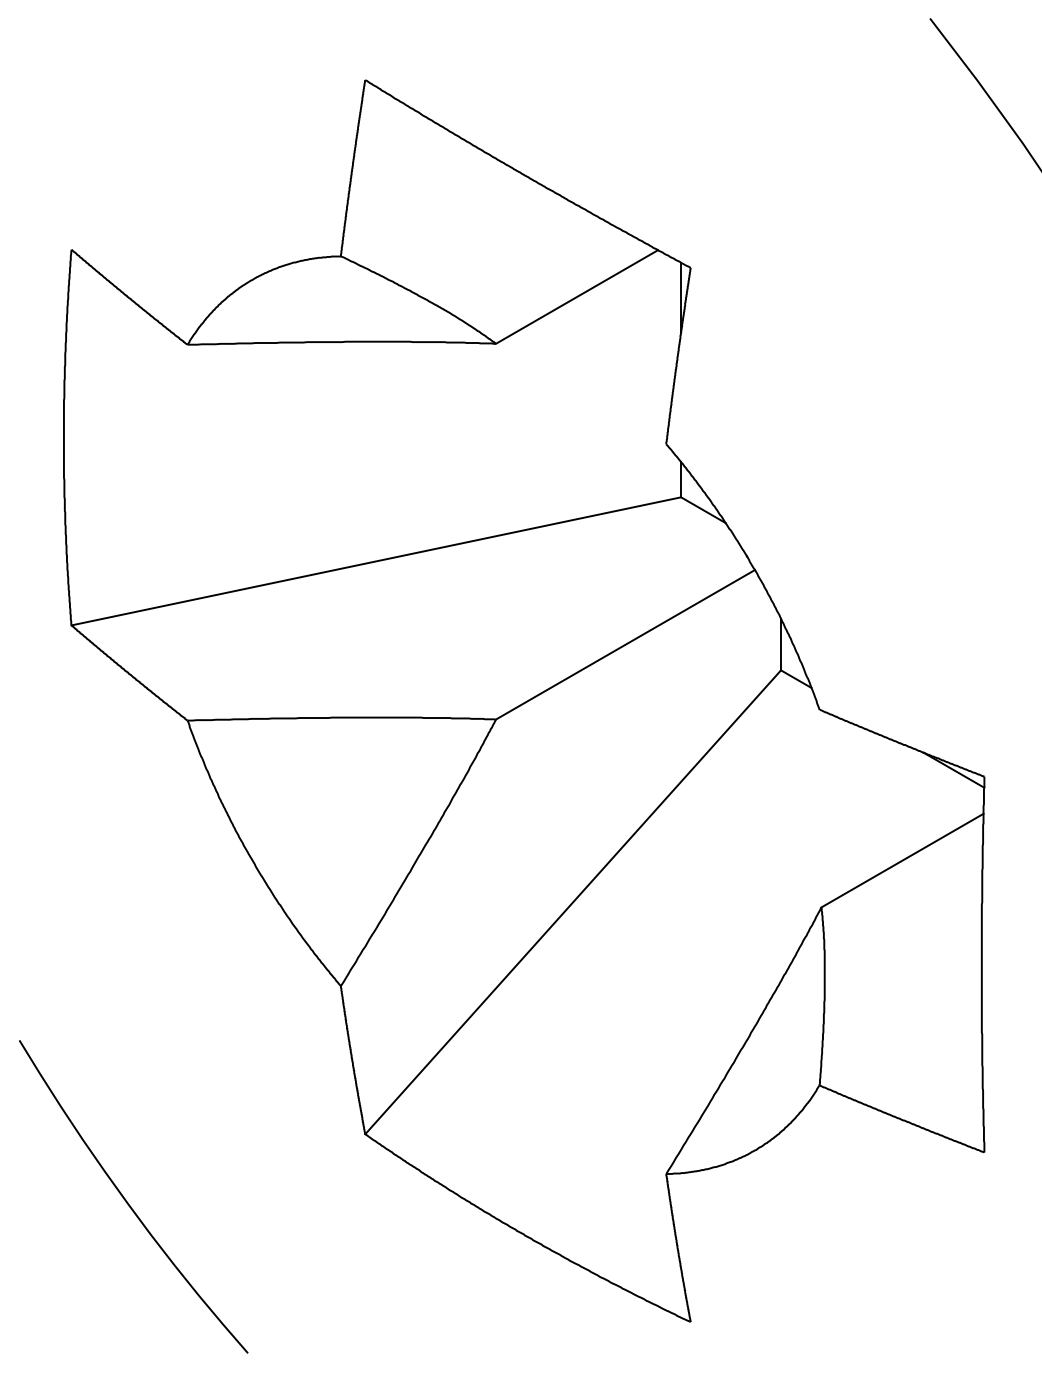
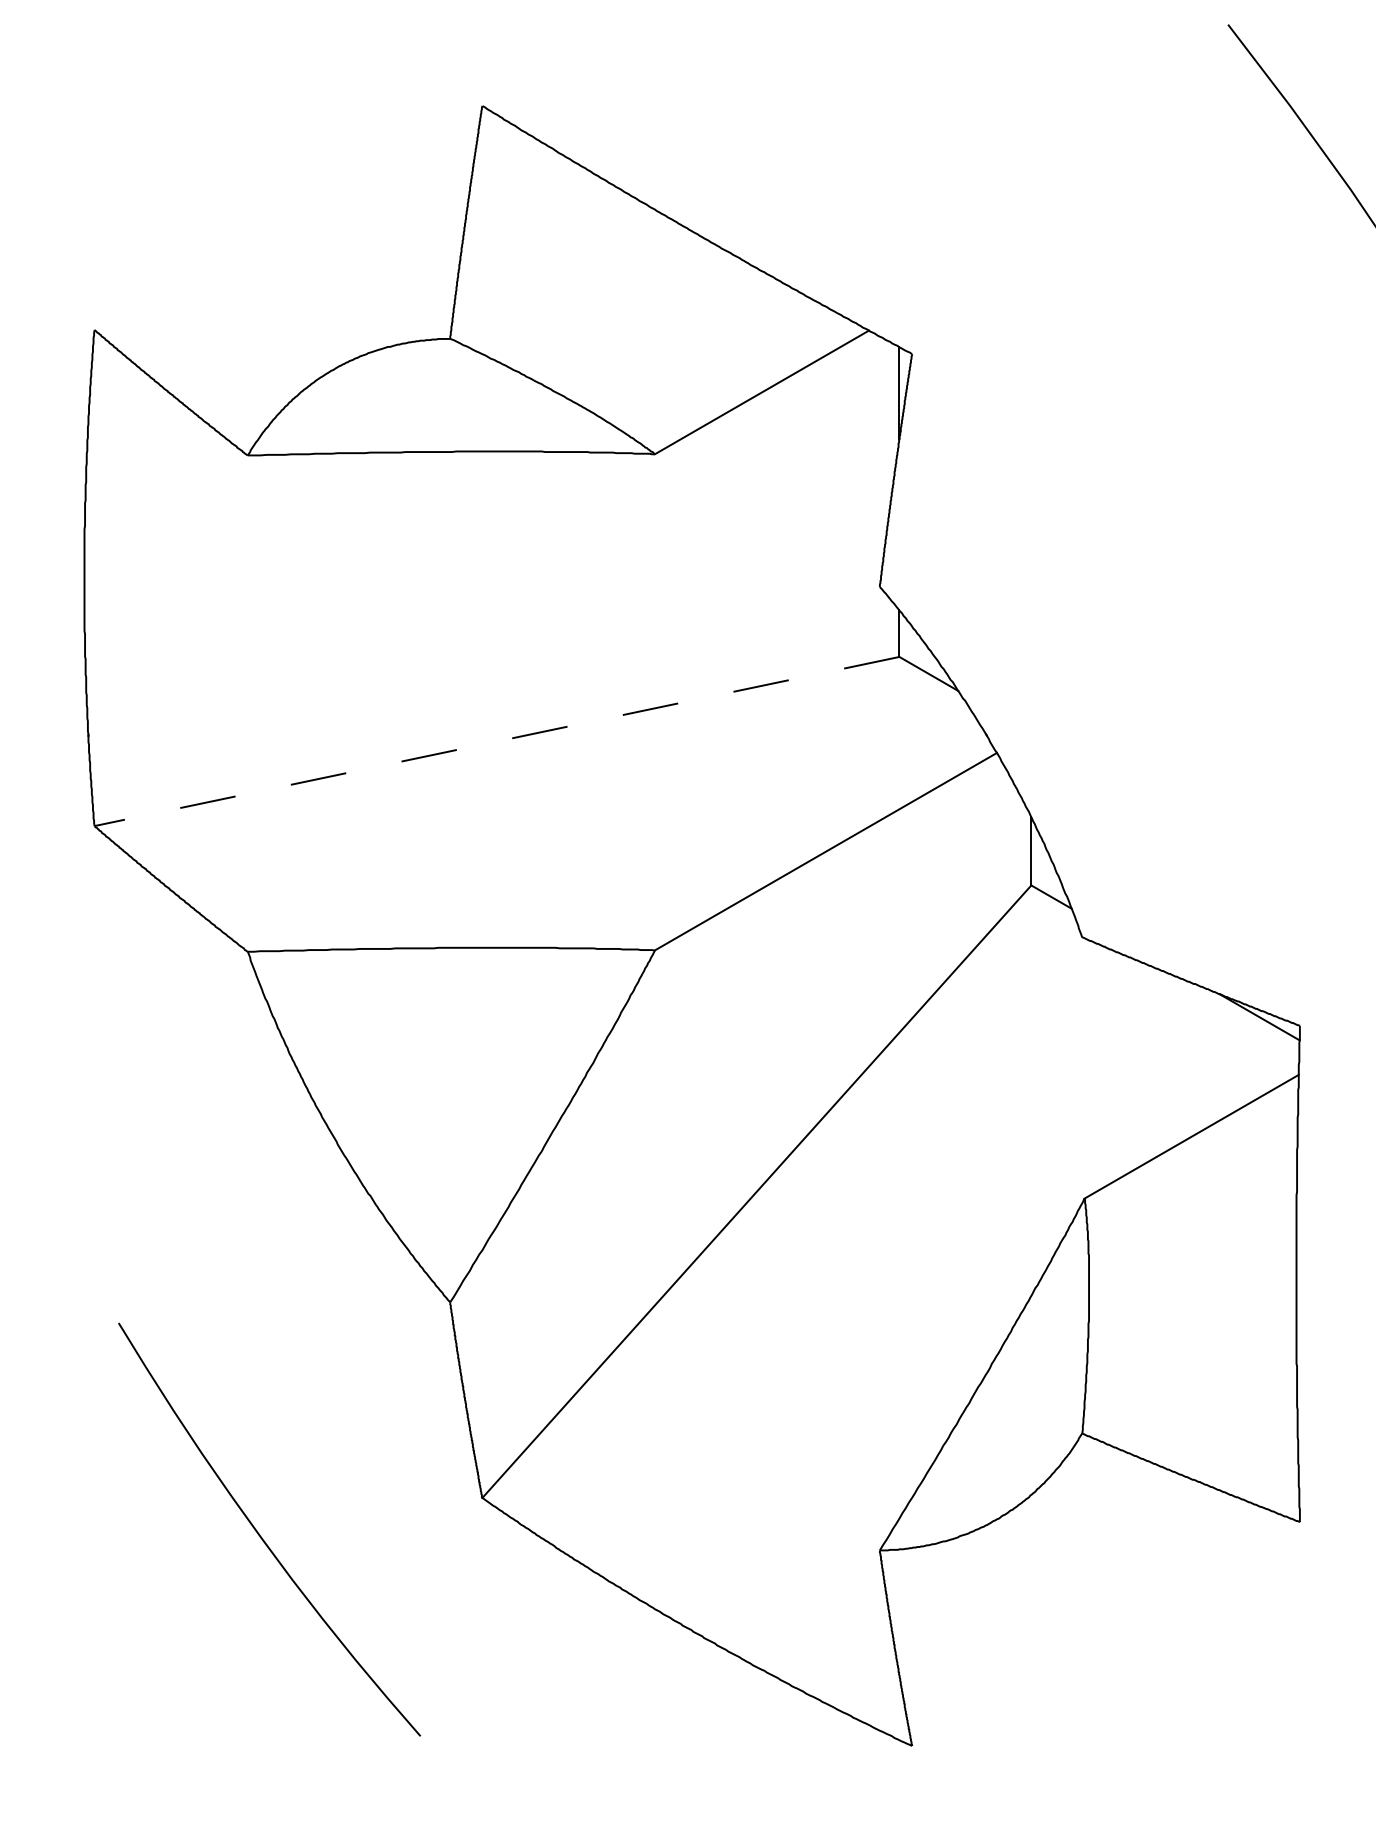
line: (375, 561) -> (496, 741), solid -> dashed
curve: (126, 1200) -> (260, 1534), moved

